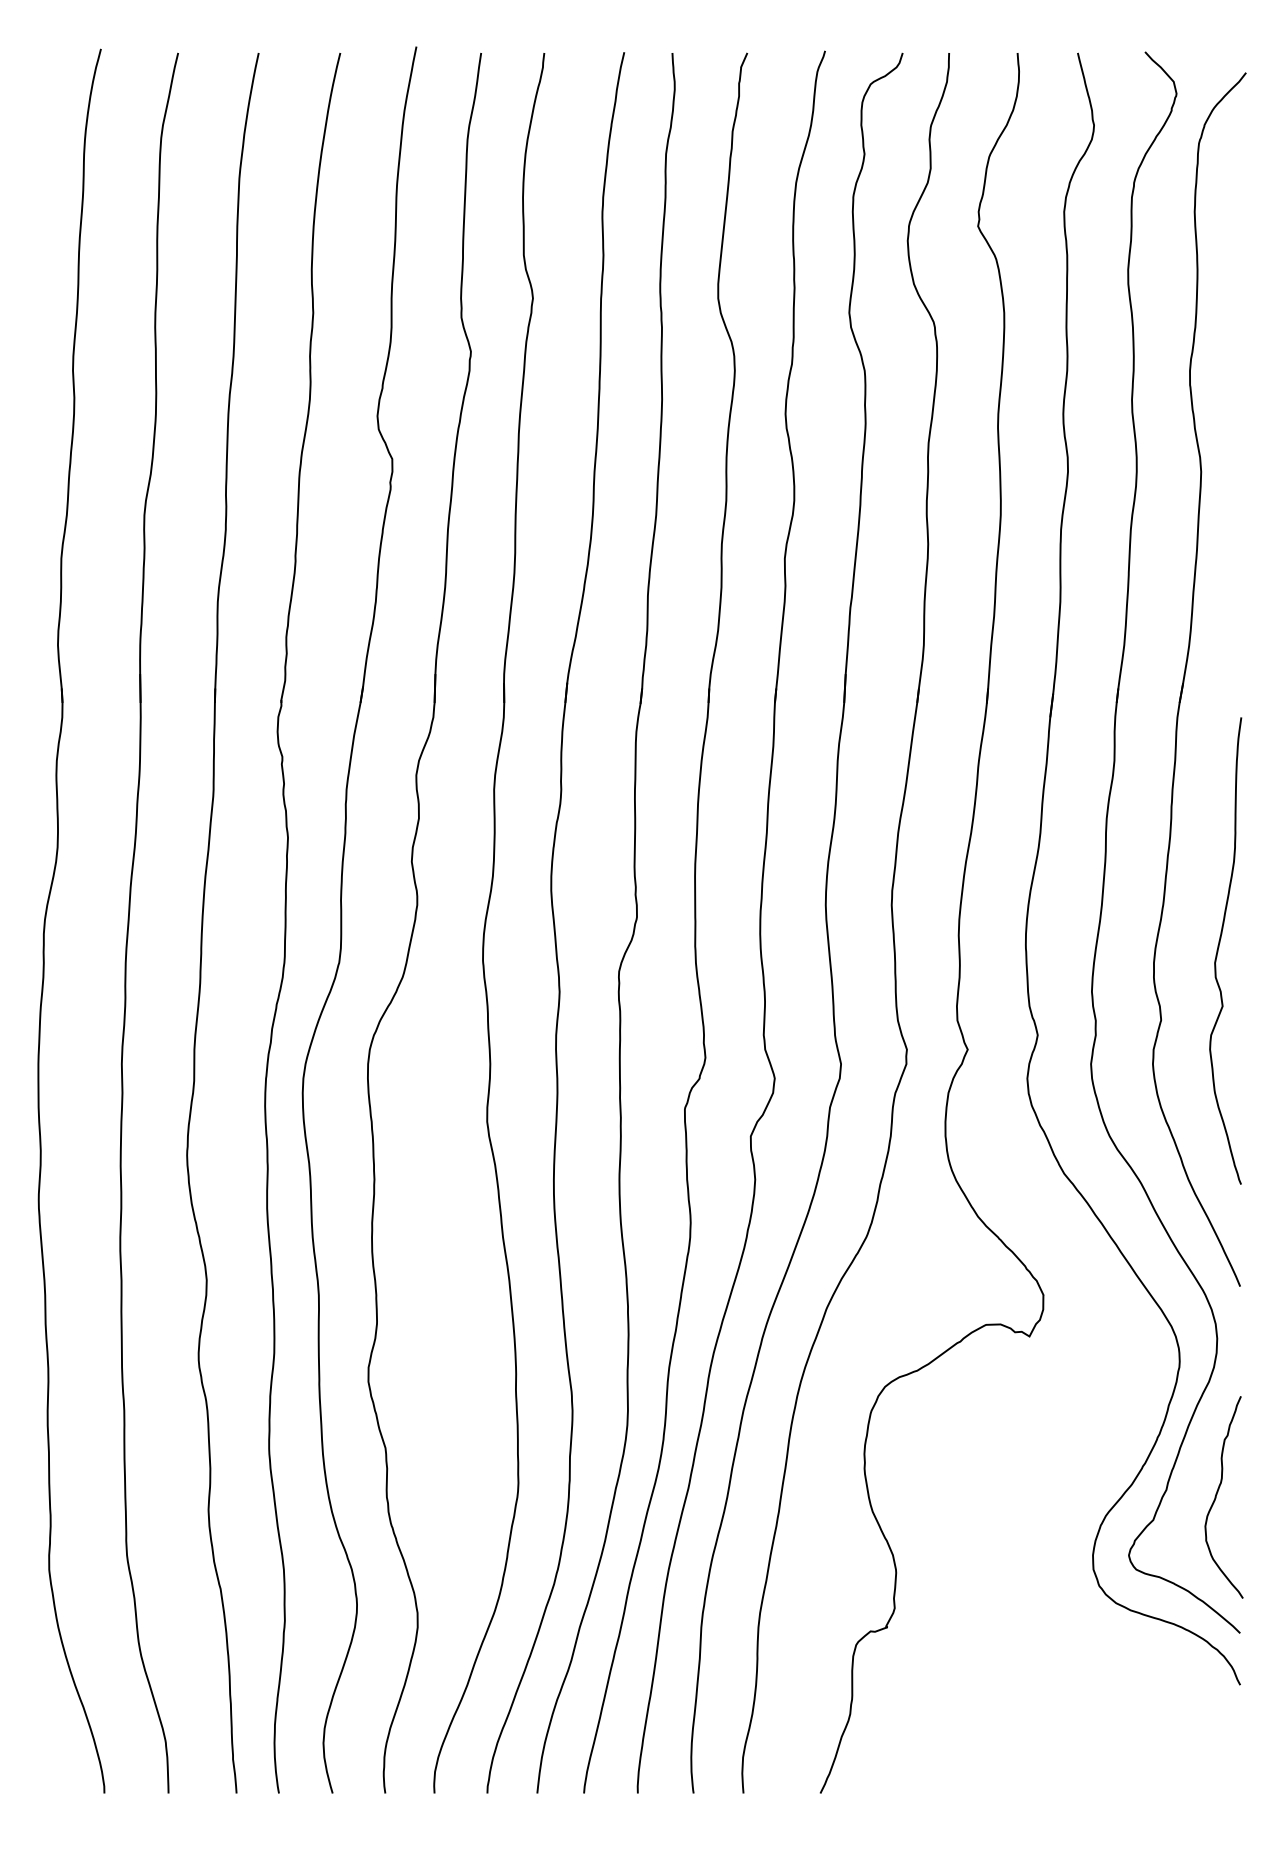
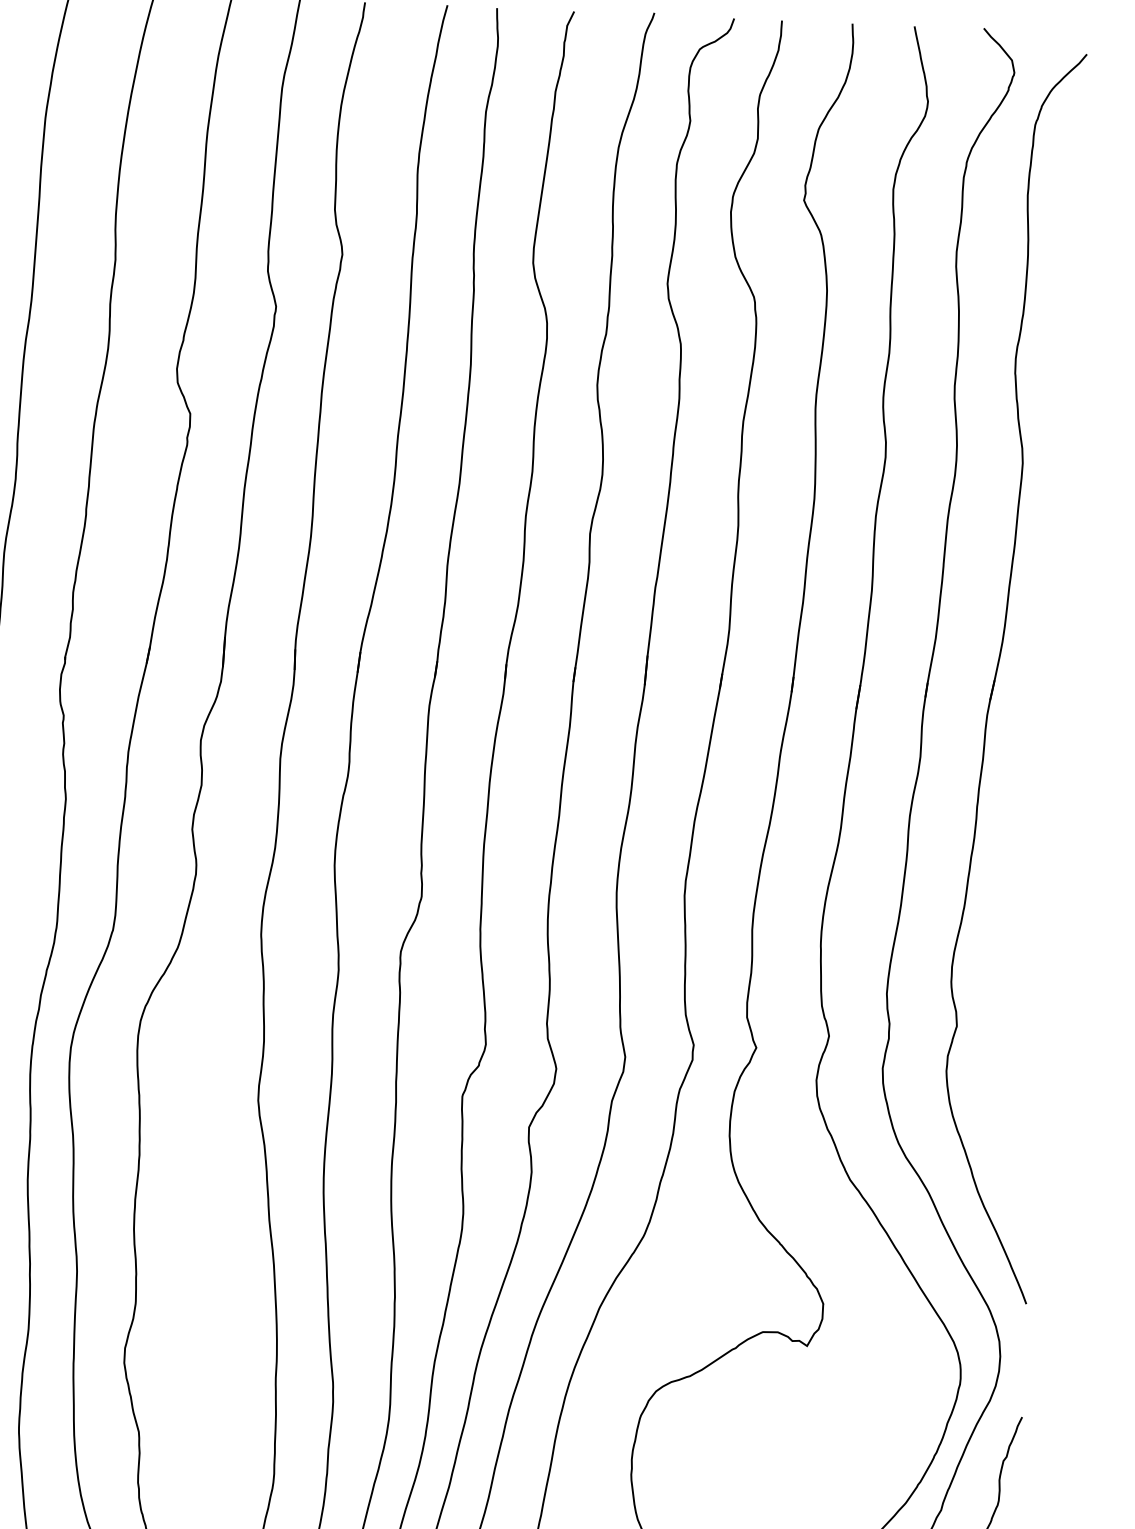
curve: (1219, 947) -> (1020, 953), removed

